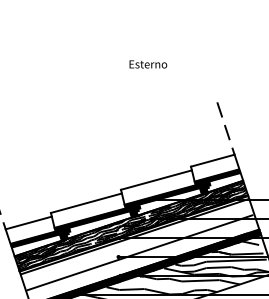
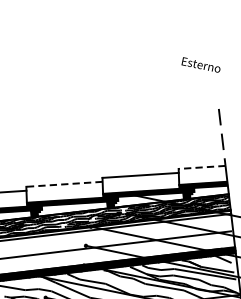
text: (148, 64) -> (201, 65), moved
line: (212, 160) -> (201, 167), solid -> dashed
line: (86, 203) -> (64, 184), solid -> dashed

